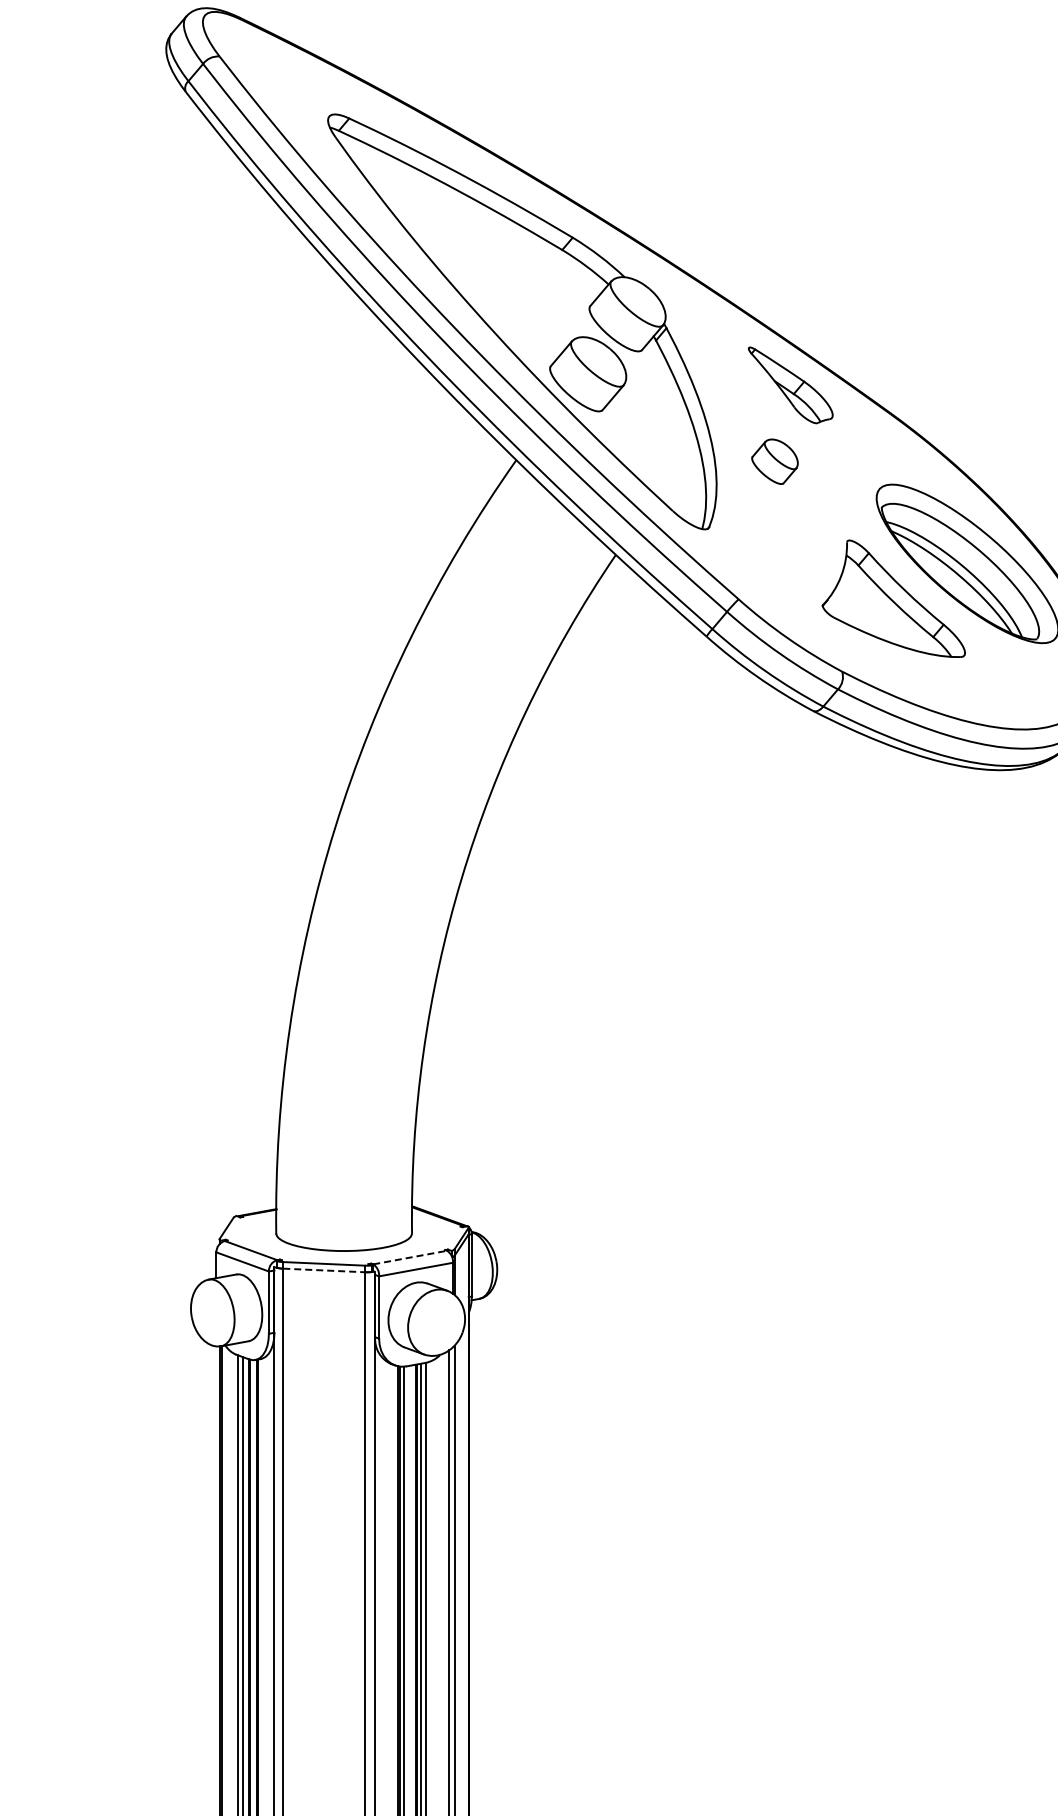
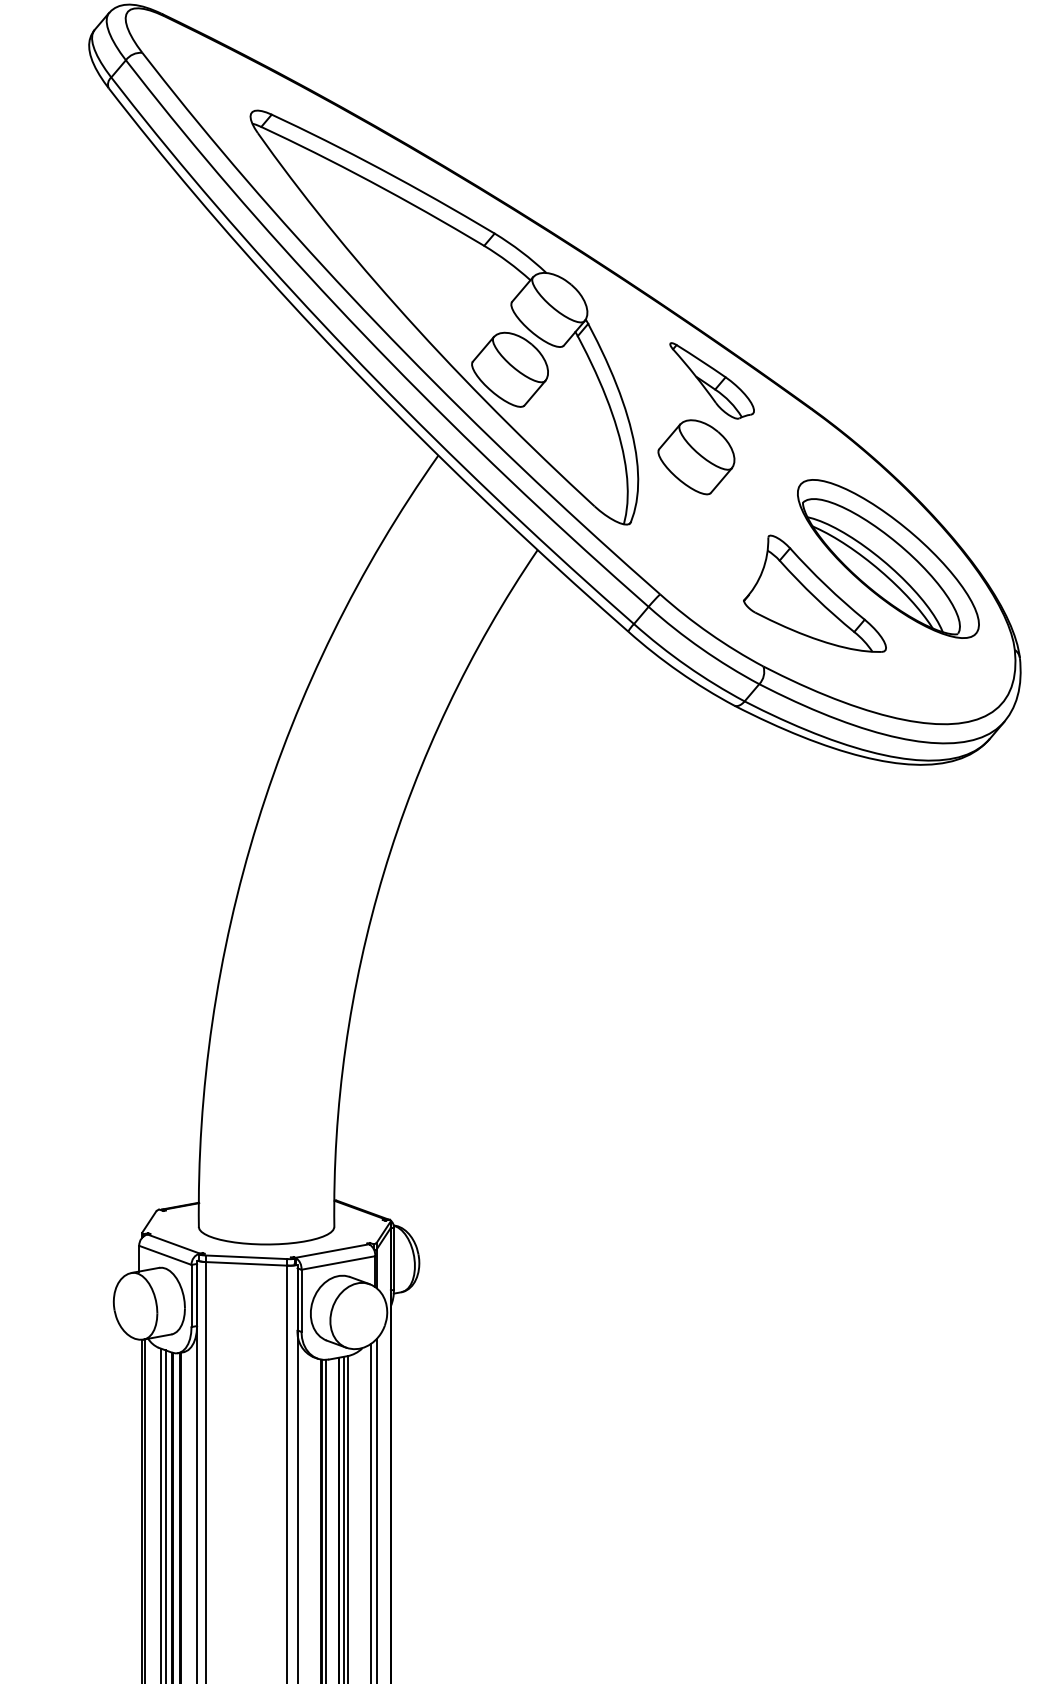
part: (774, 461) -> (695, 456), size x1.67
line: (410, 1257) -> (332, 1250), dashed -> solid
line: (324, 1270) -> (247, 1263), dashed -> solid

